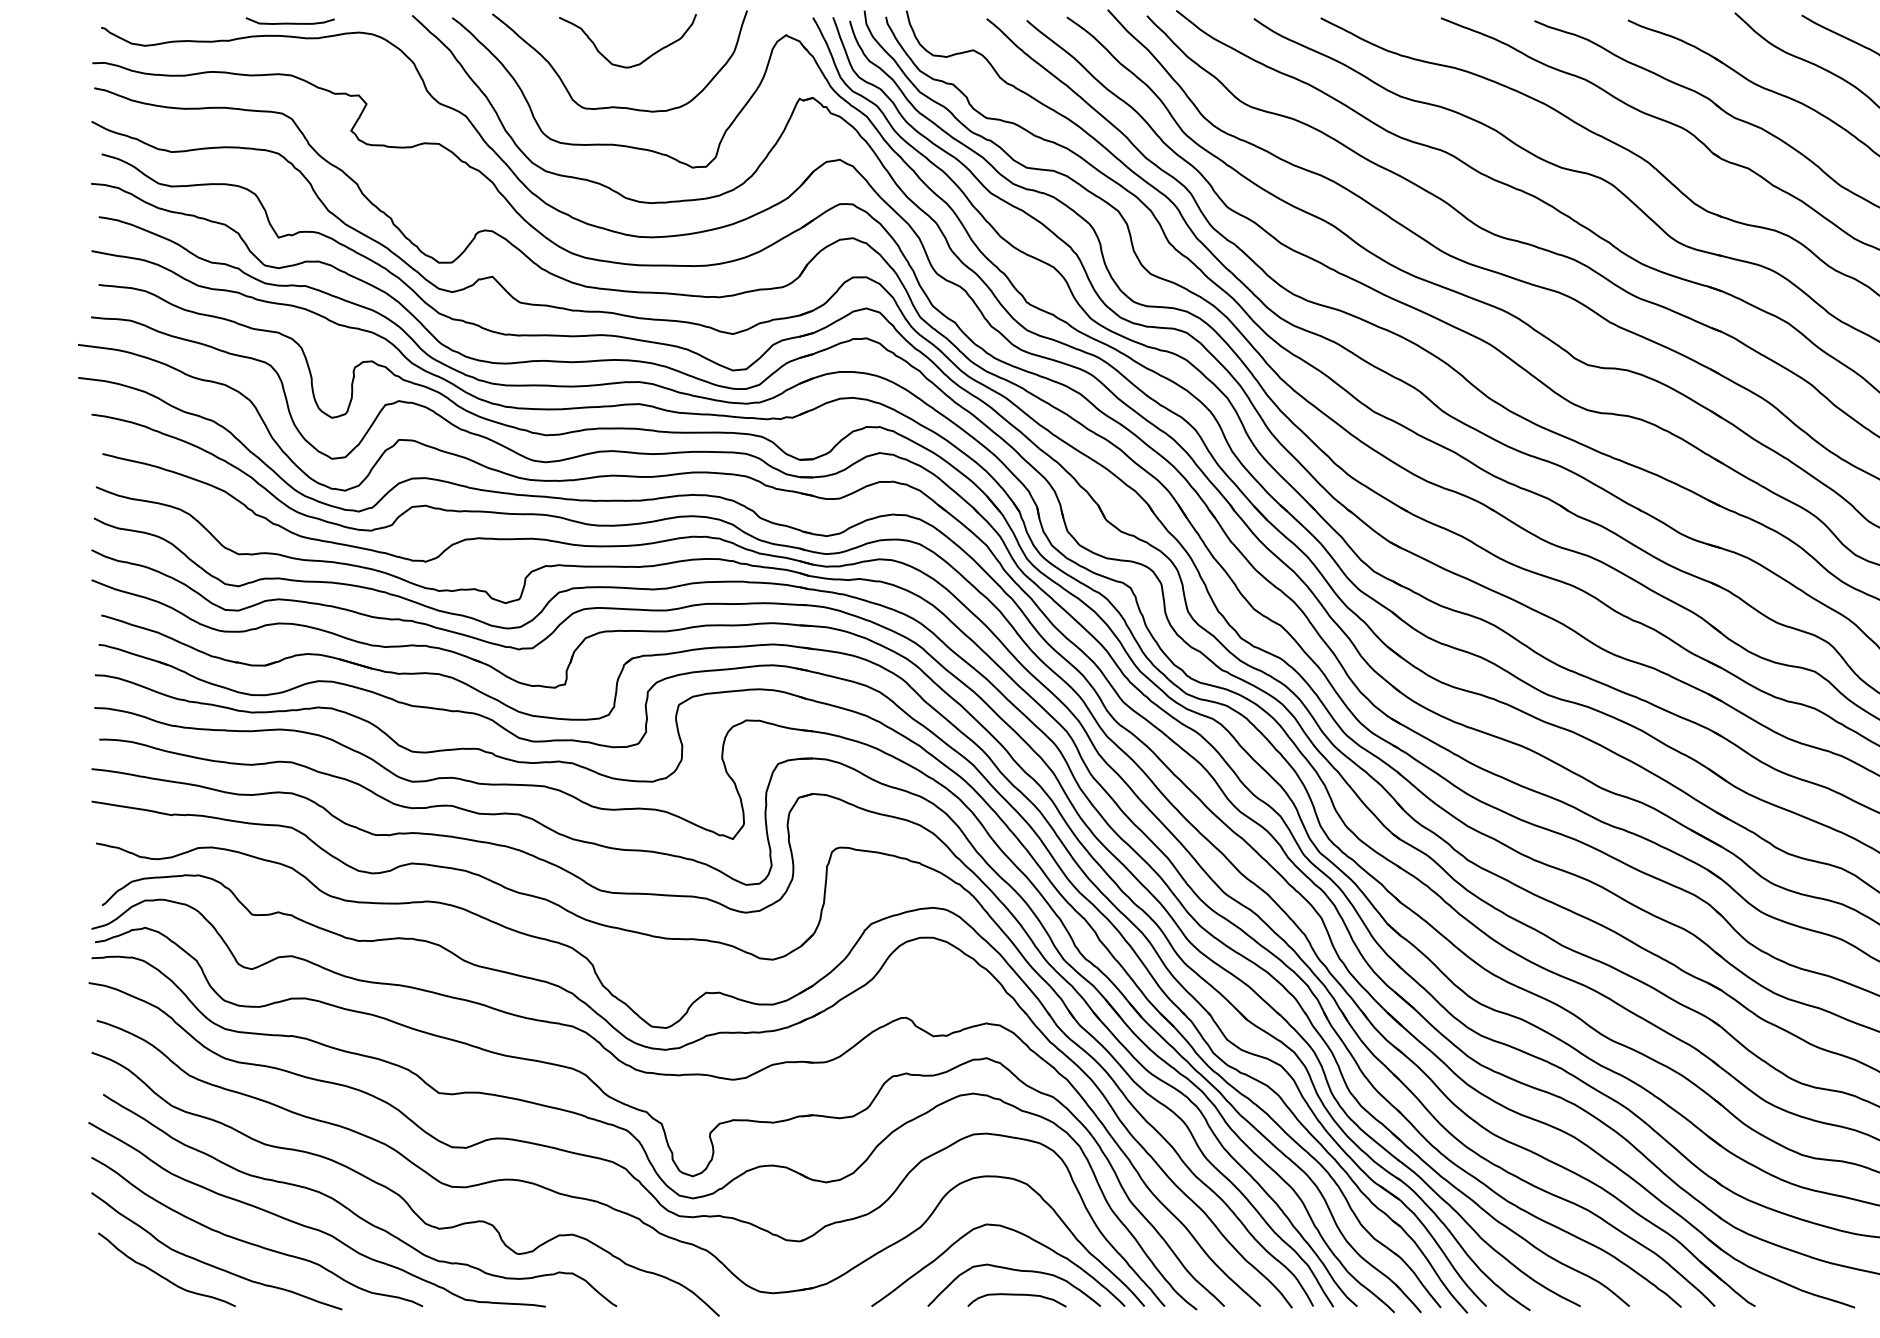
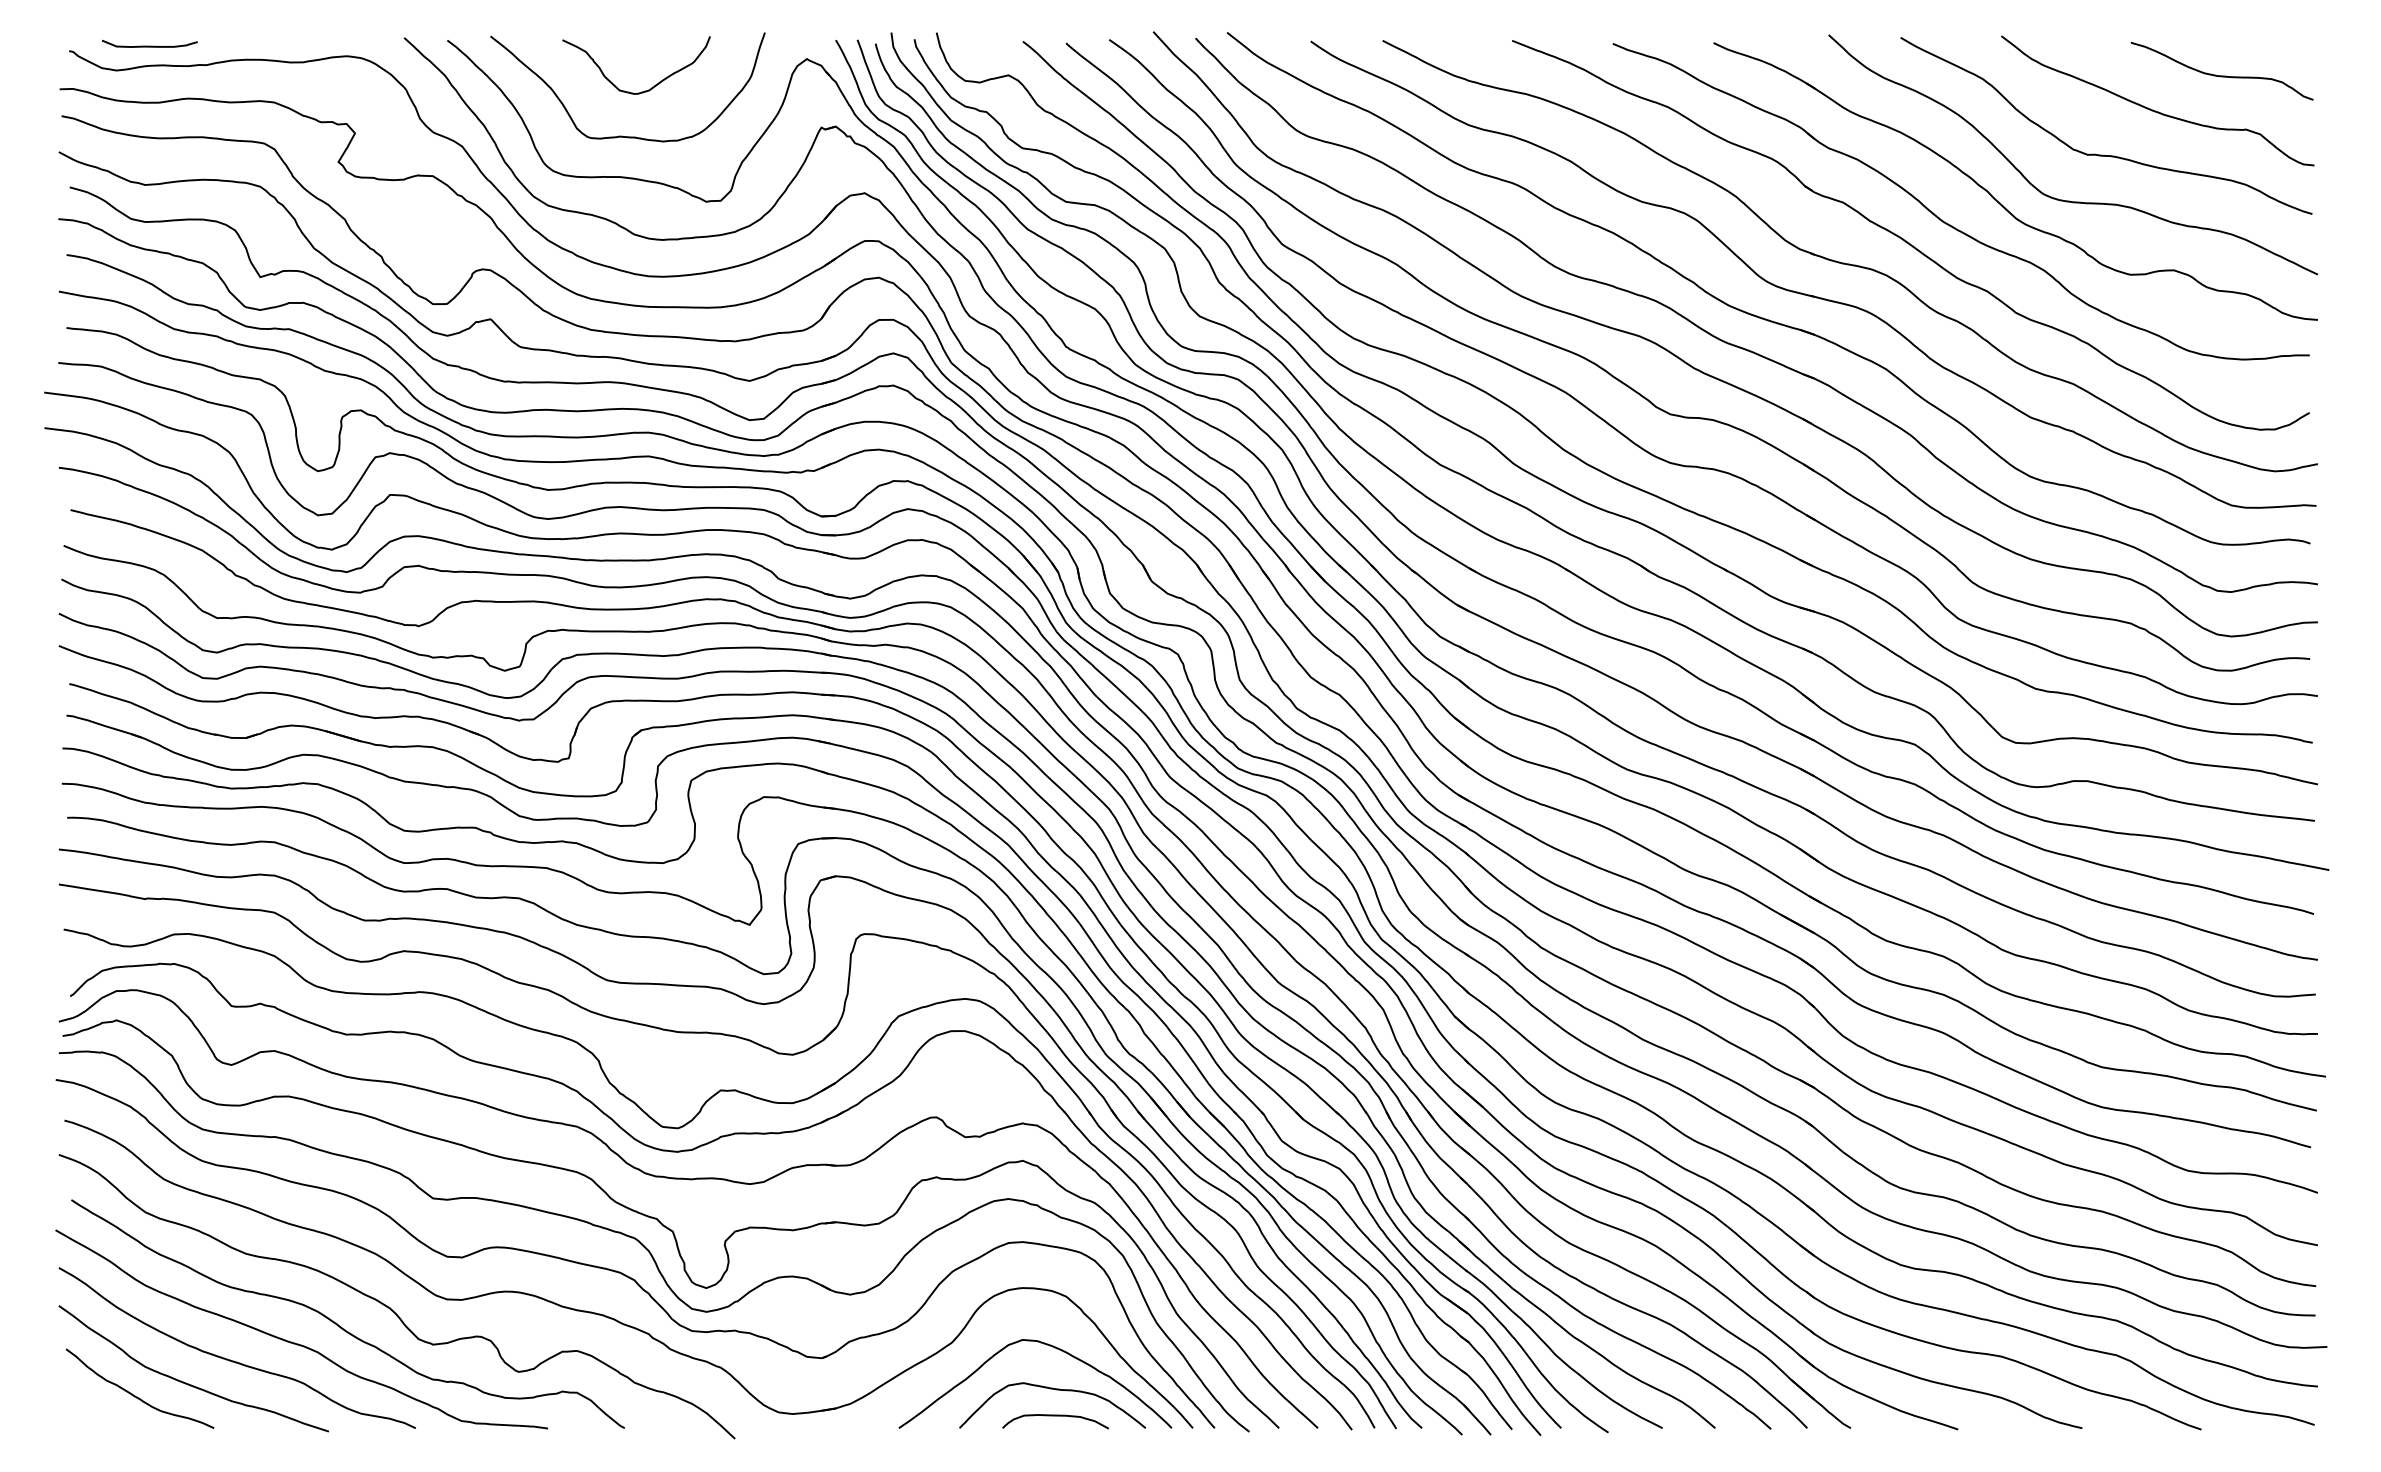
curve: (289, 22) -> (149, 45), moved

